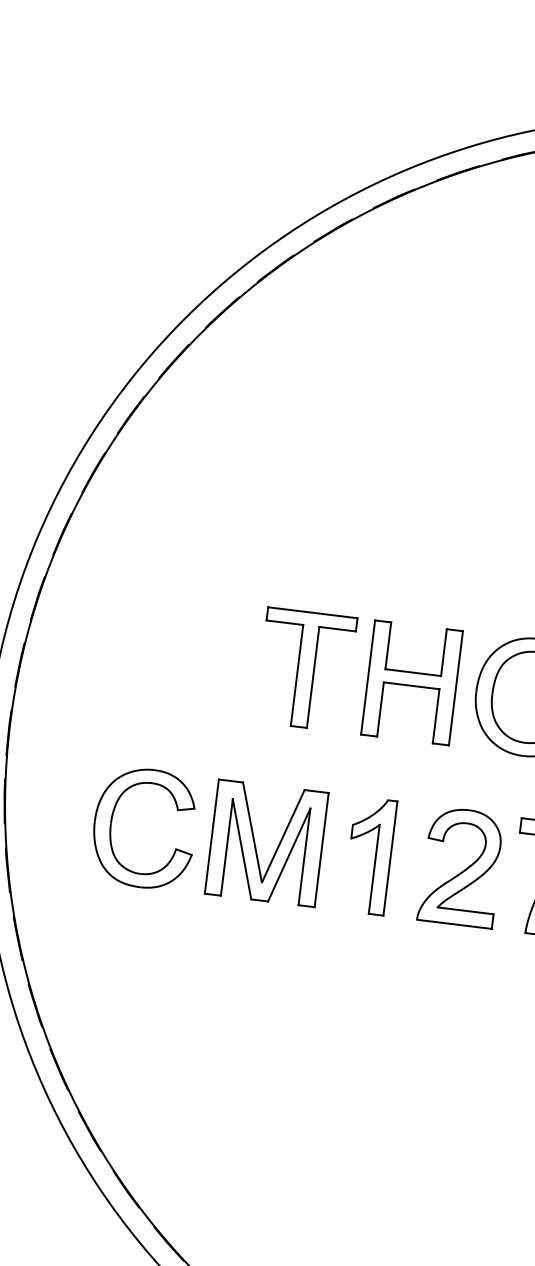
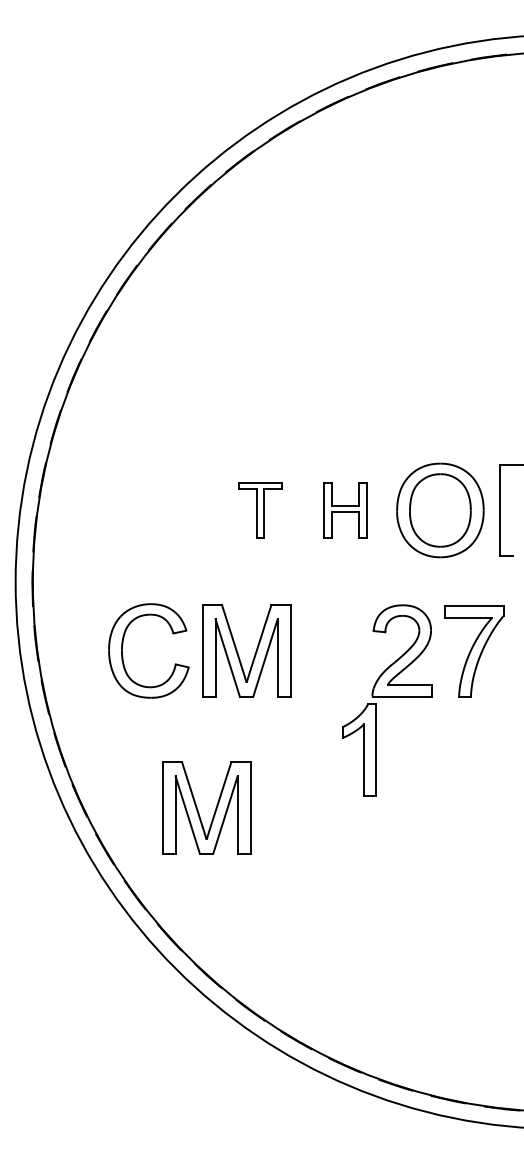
part: (305, 669) -> (260, 510), size x0.6
part: (411, 682) -> (345, 510), size x0.6
part: (370, 855) -> (359, 749), moved
part: (182, 1034) -> (198, 809), added

